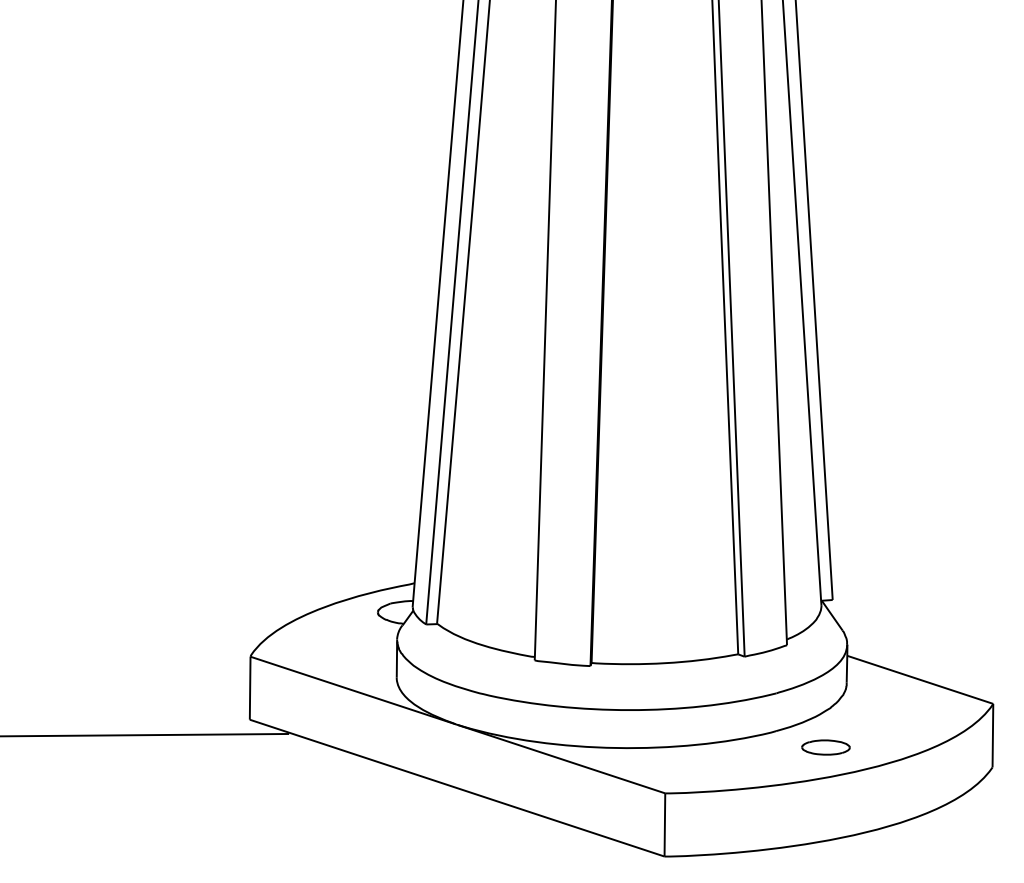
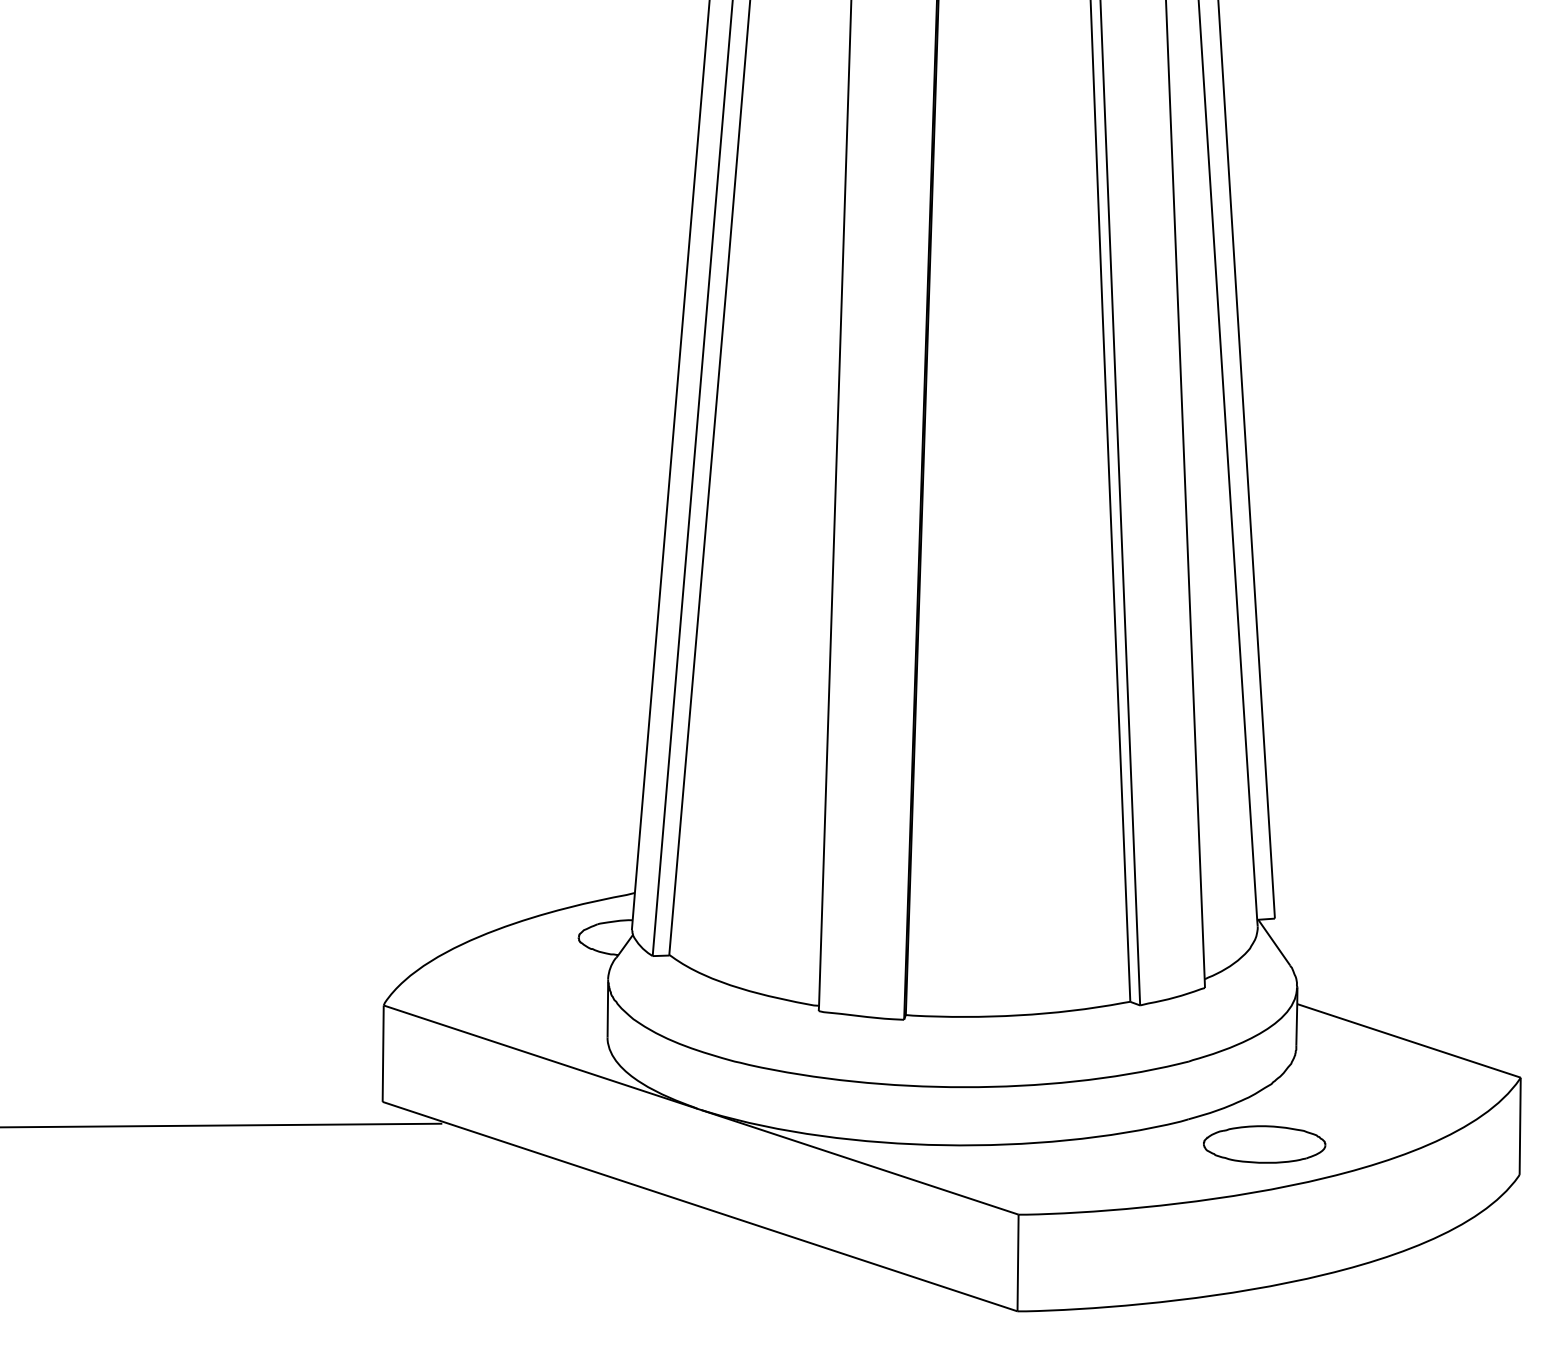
part: (825, 747) -> (1263, 1144), size x1.67

